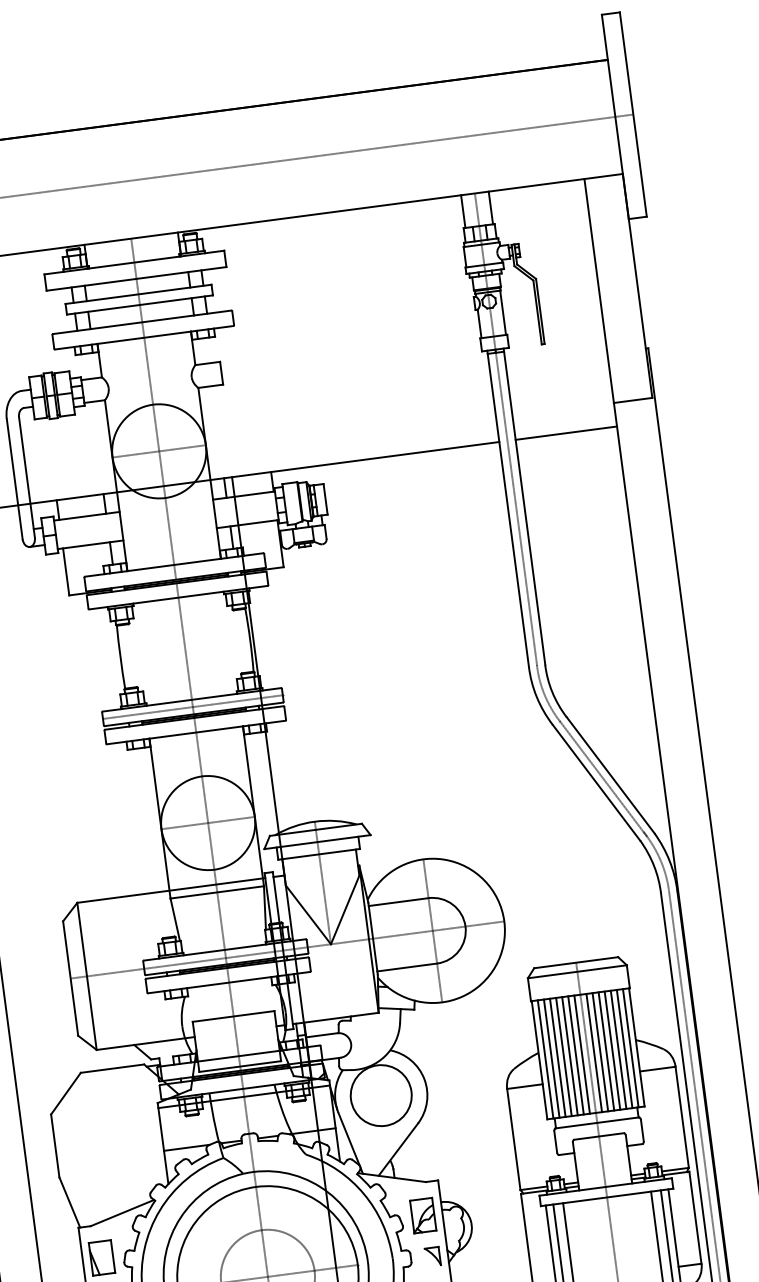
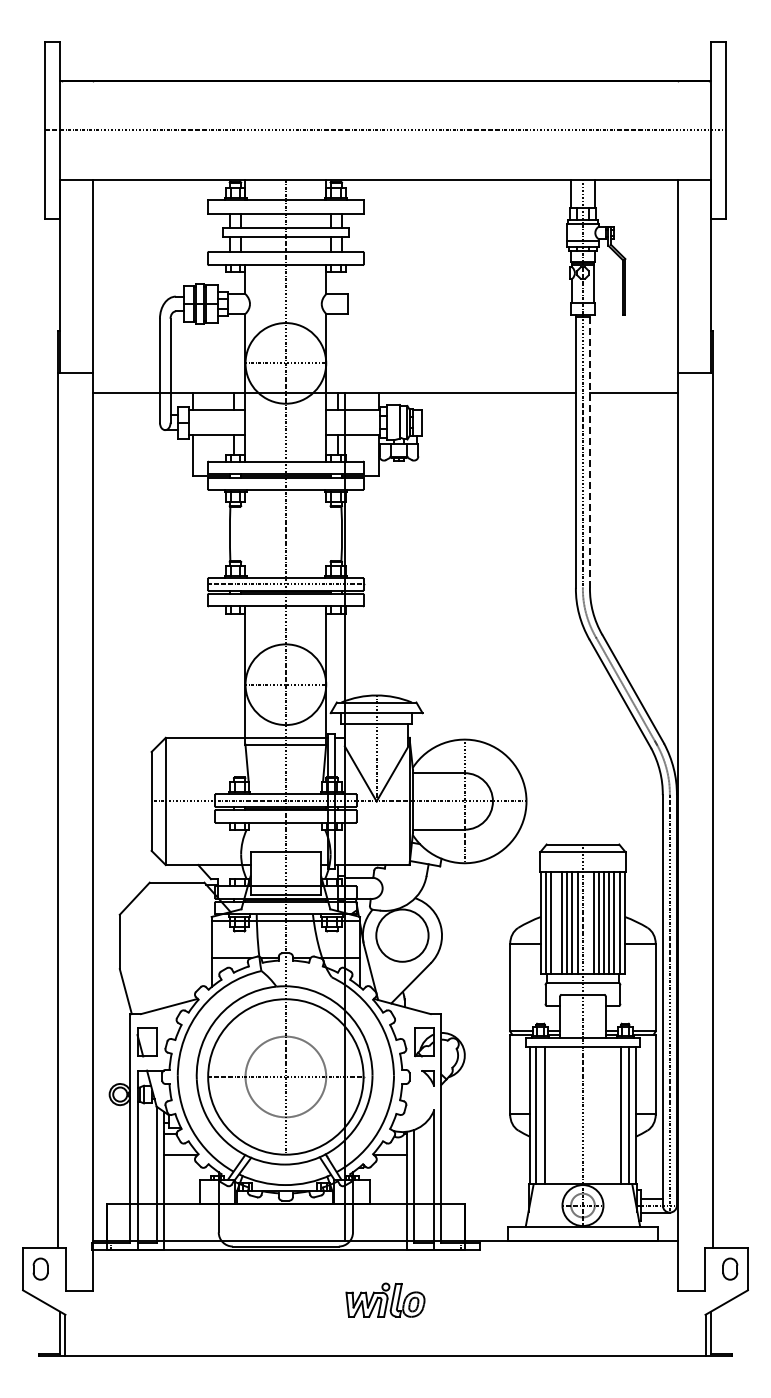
line: (525, 506) -> (590, 451), solid -> dashed
line: (594, 1053) -> (588, 923), removed
line: (557, 1058) -> (556, 923), removed

